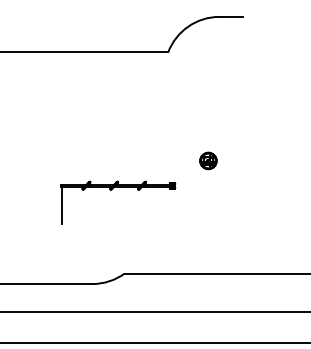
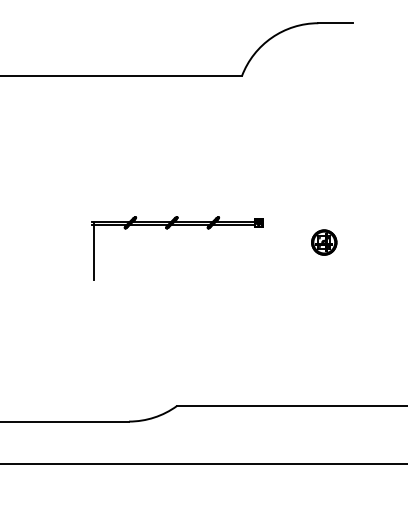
part: (208, 160) -> (324, 241), moved
part: (111, 190) -> (167, 229), moved

